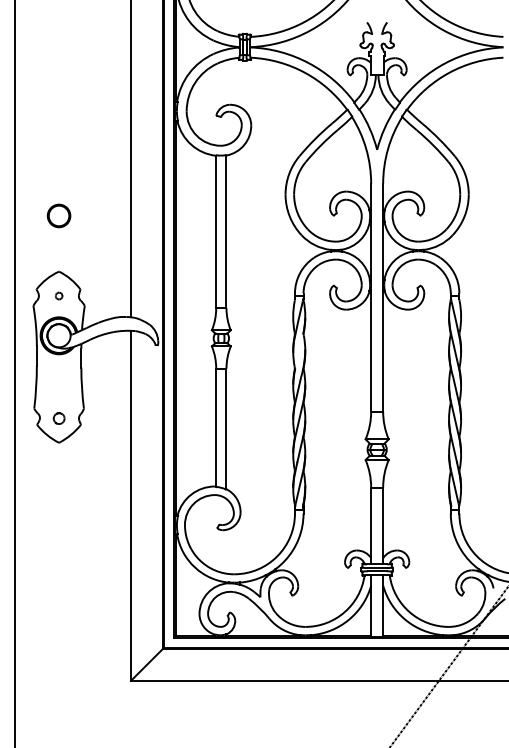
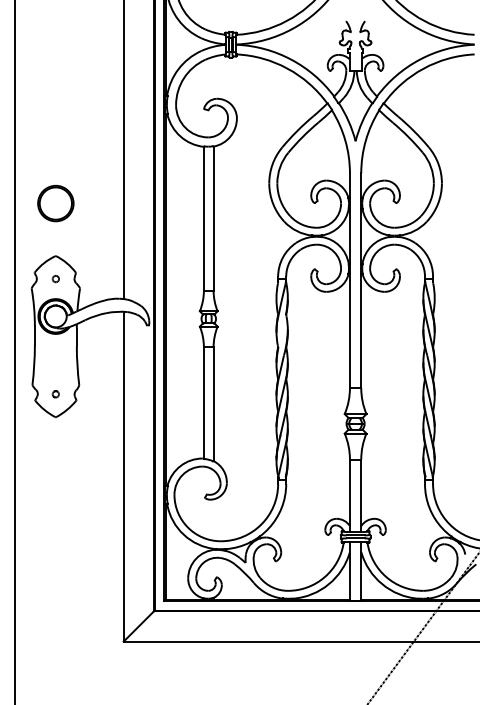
part: (58, 215) -> (55, 203), size x1.67
part: (58, 417) -> (55, 393), size x0.62

